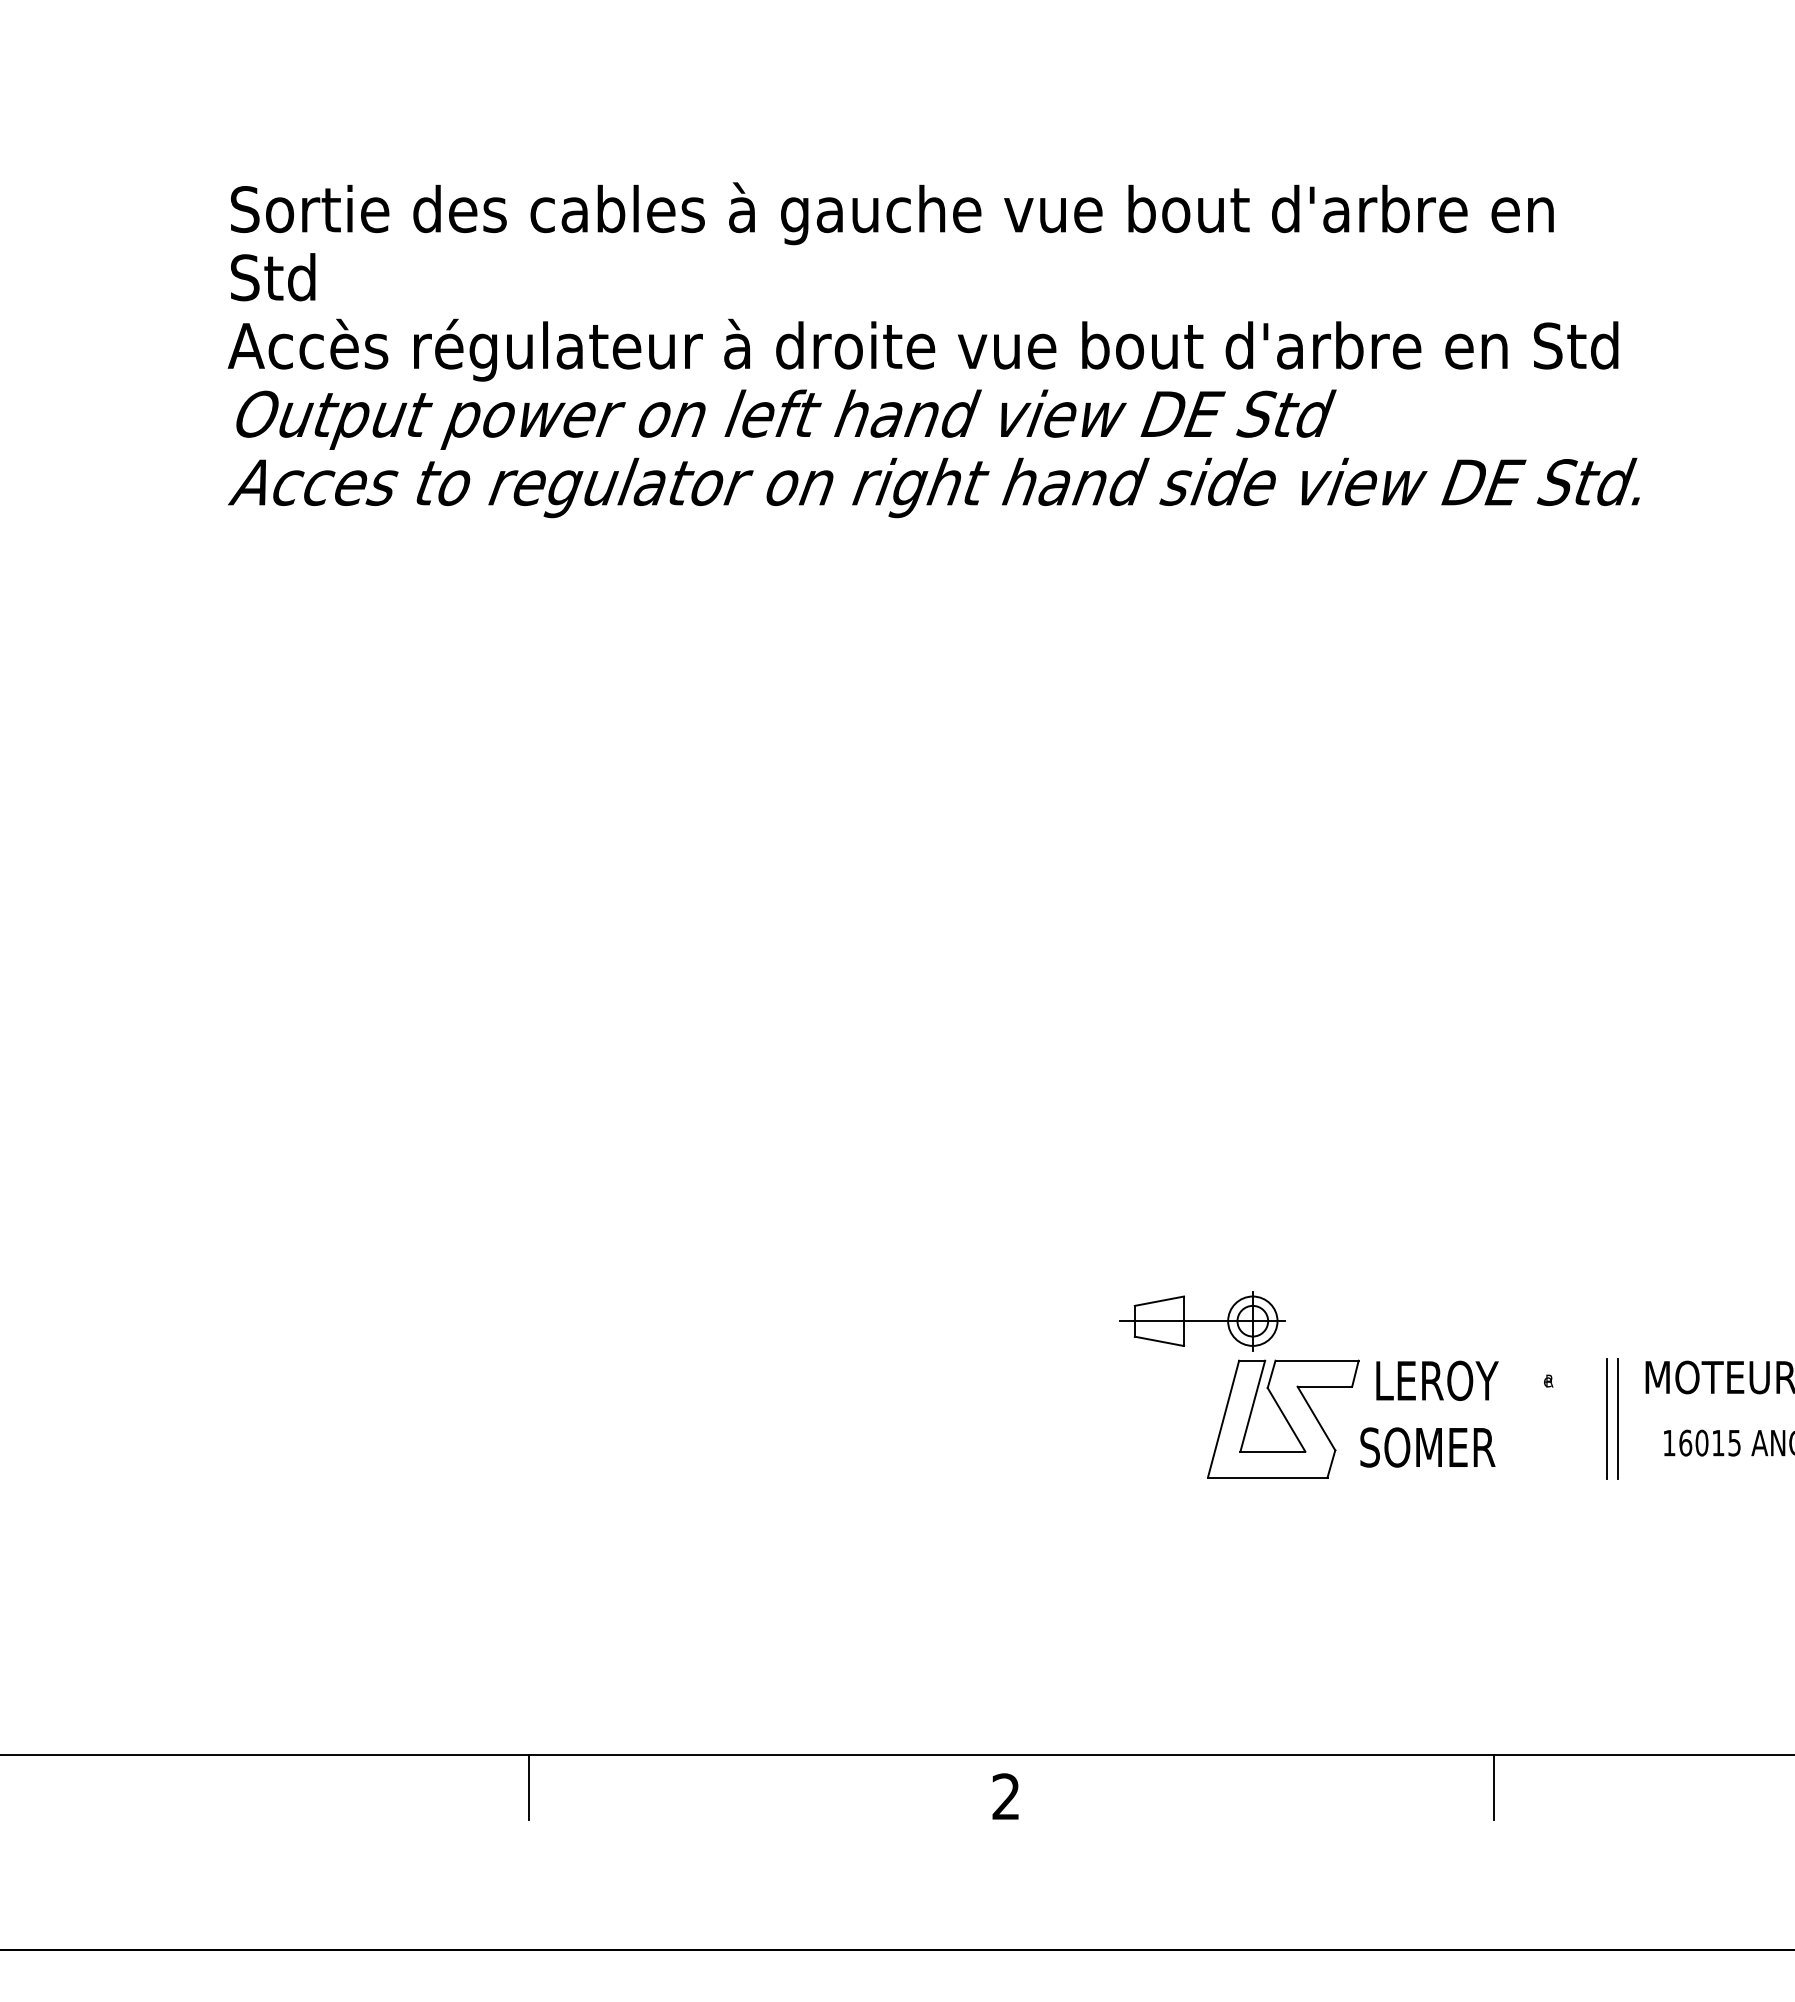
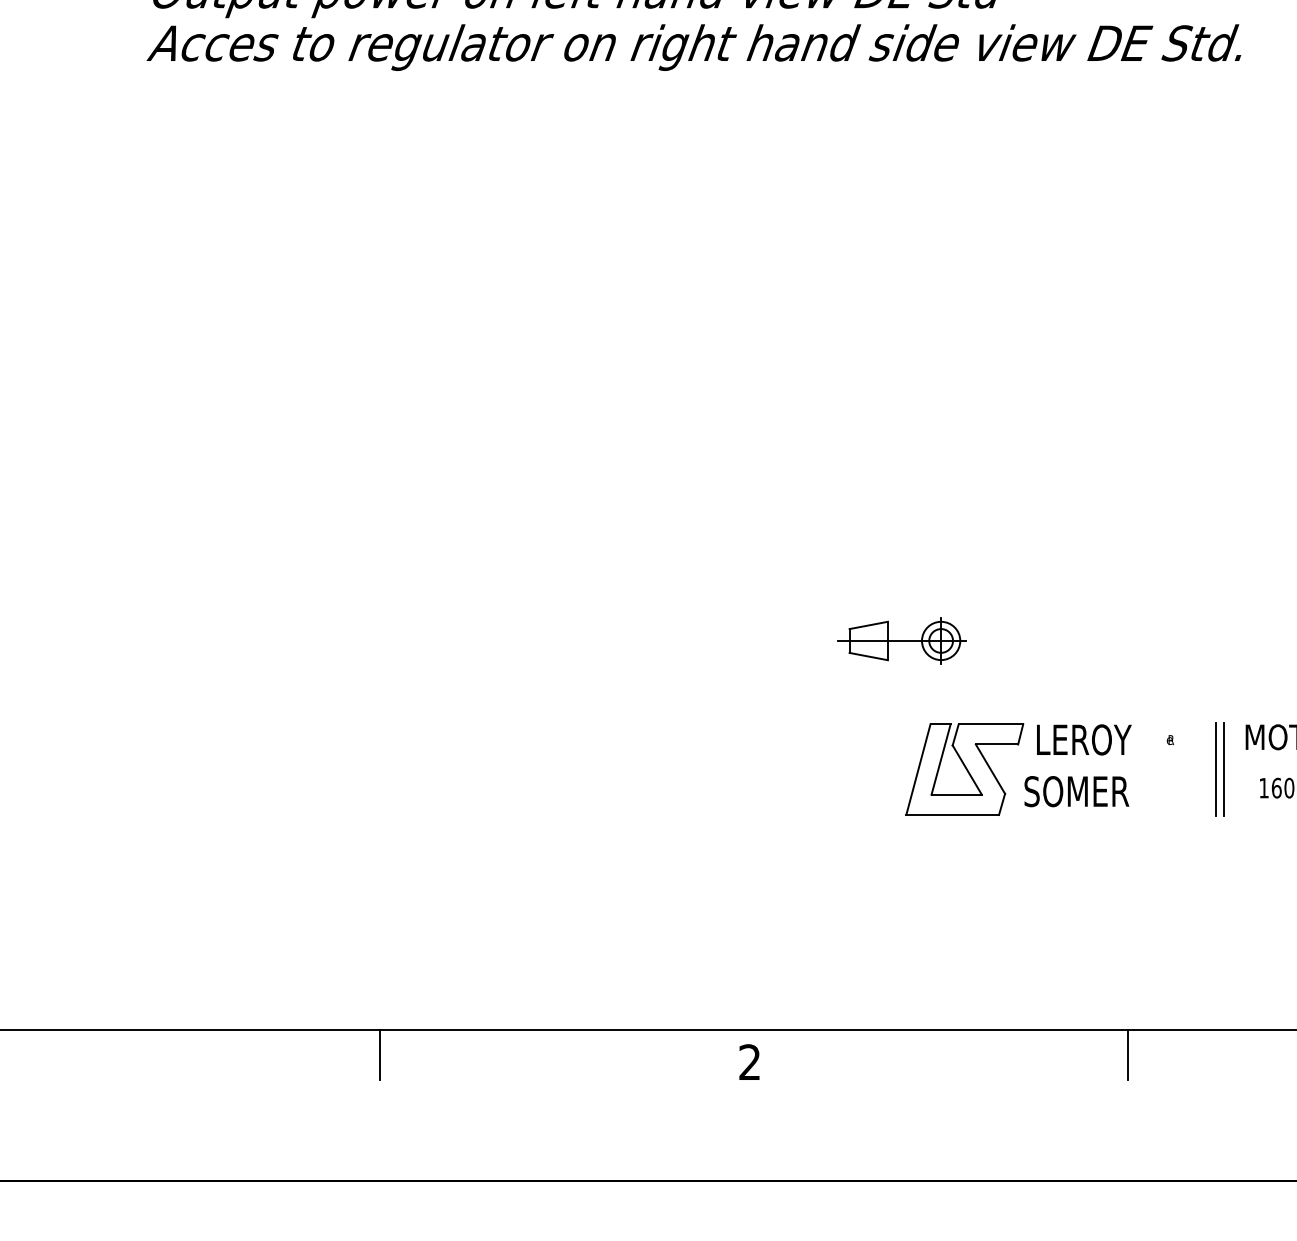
part: (1202, 1321) -> (902, 641), moved

